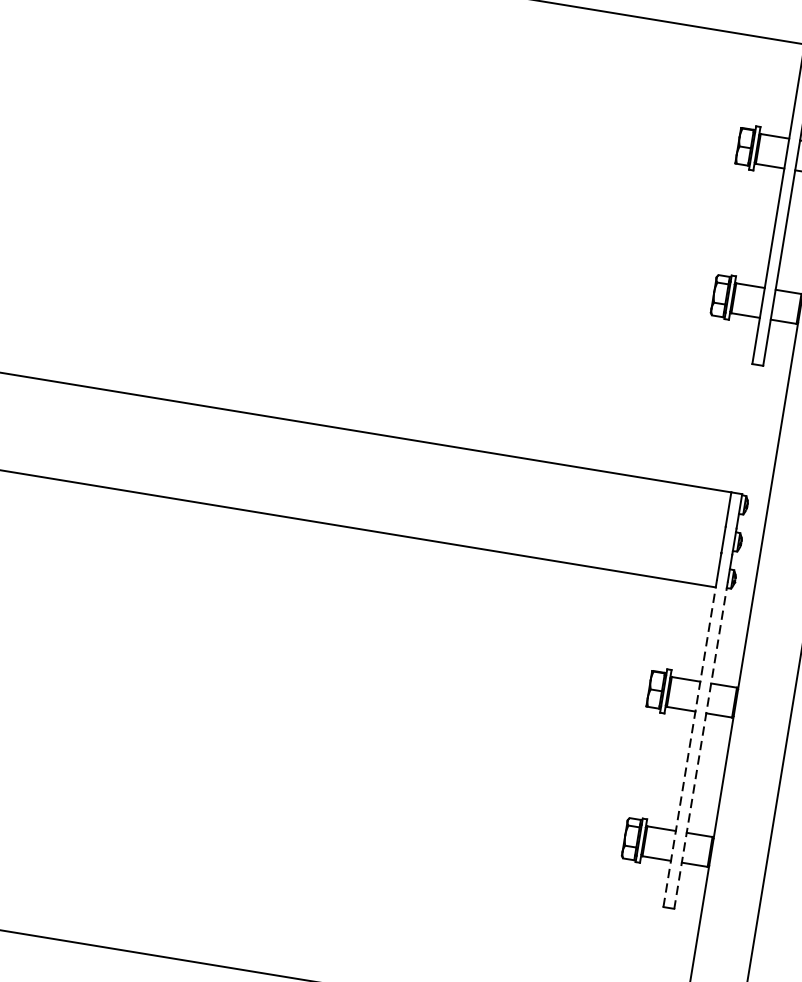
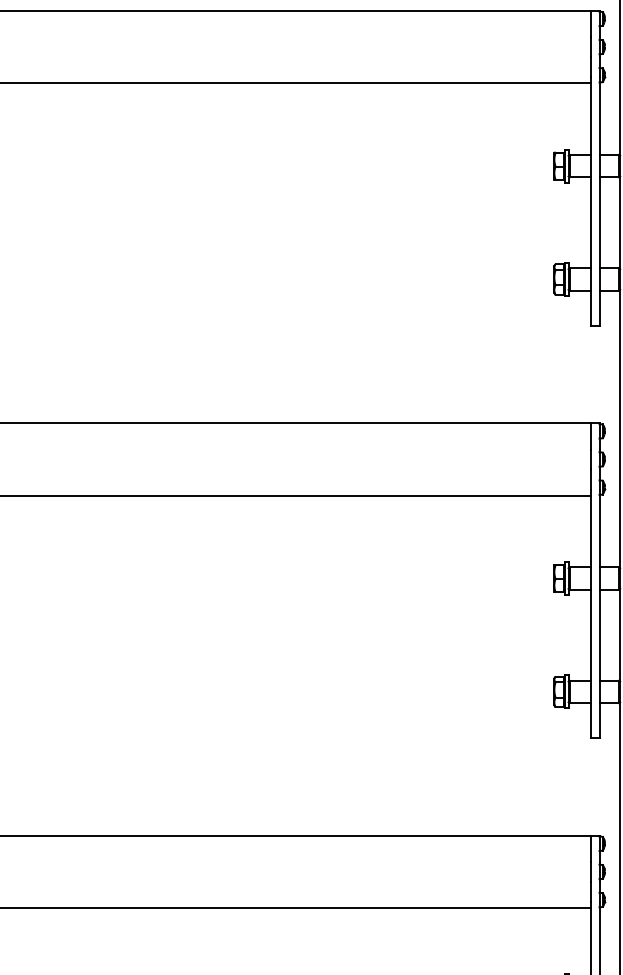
line: (690, 742) -> (591, 613), dashed -> solid
line: (700, 745) -> (599, 614), dashed -> solid

